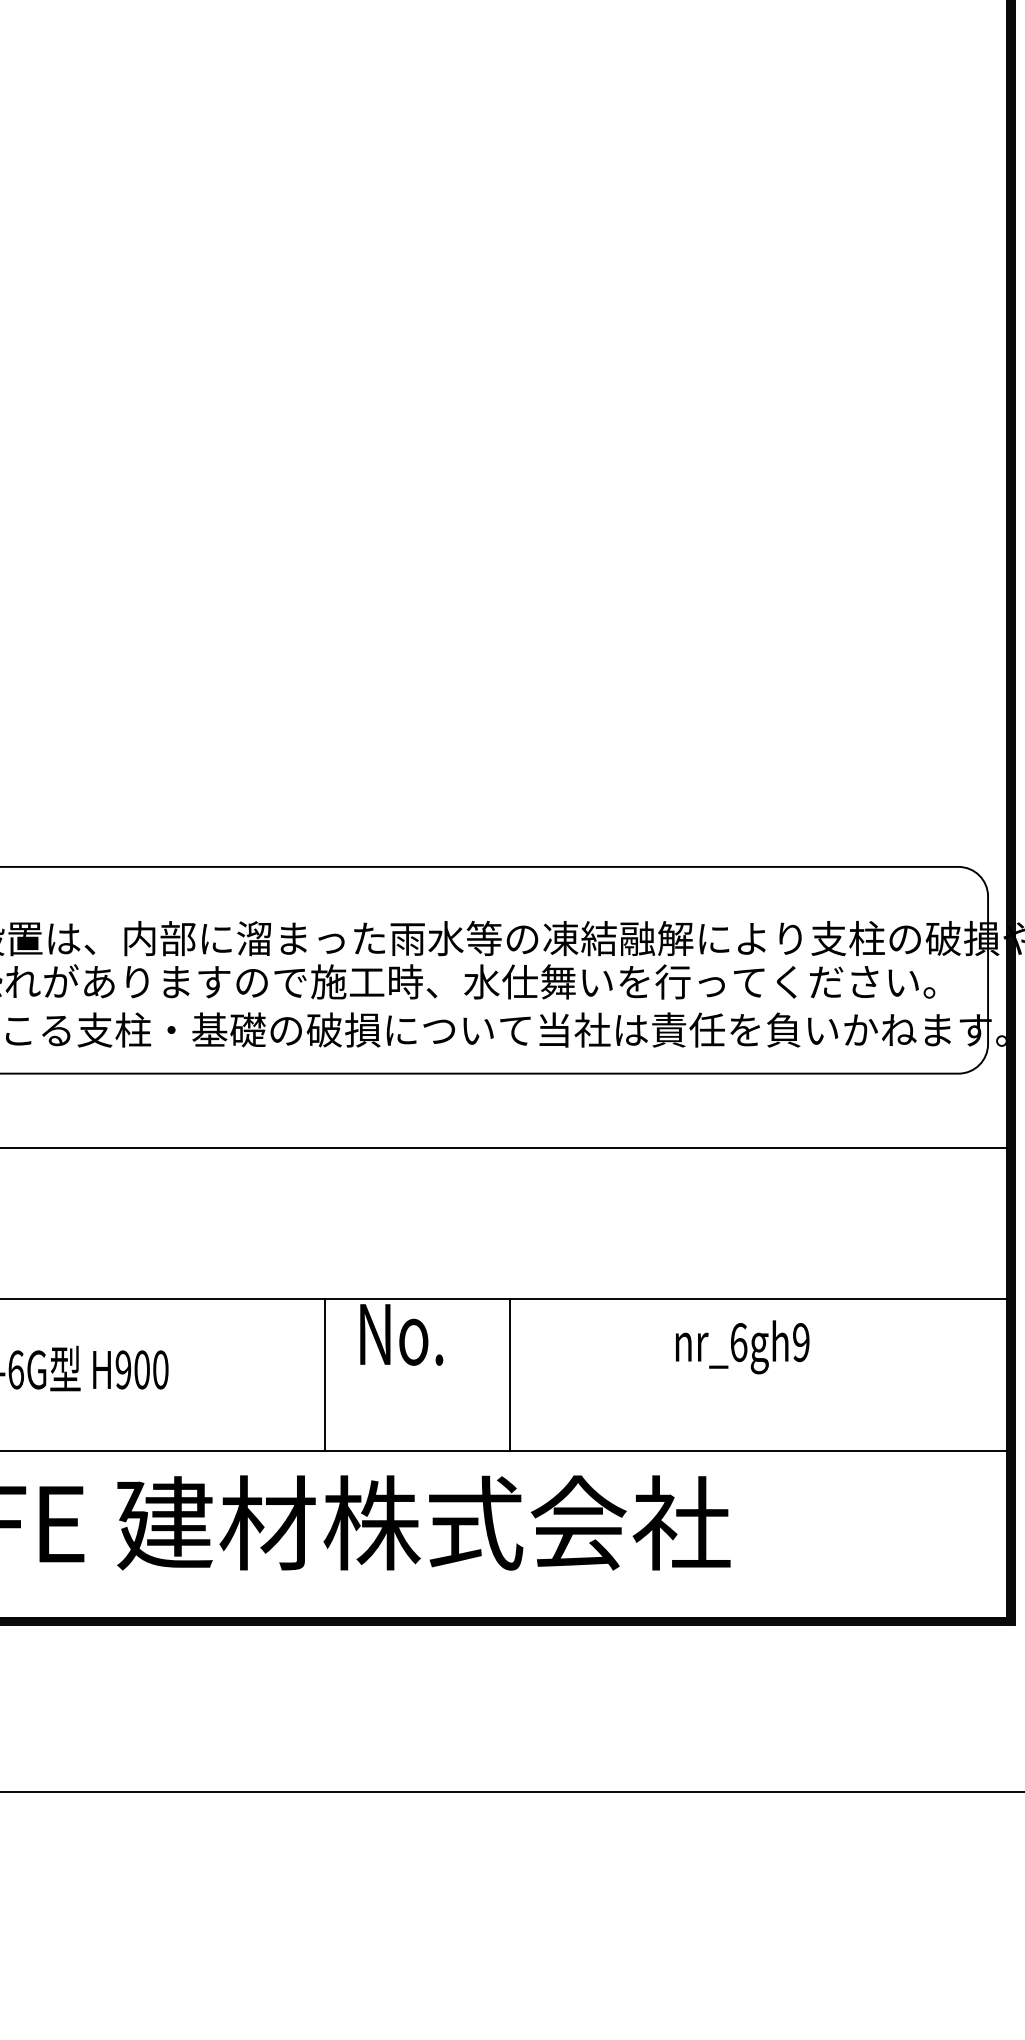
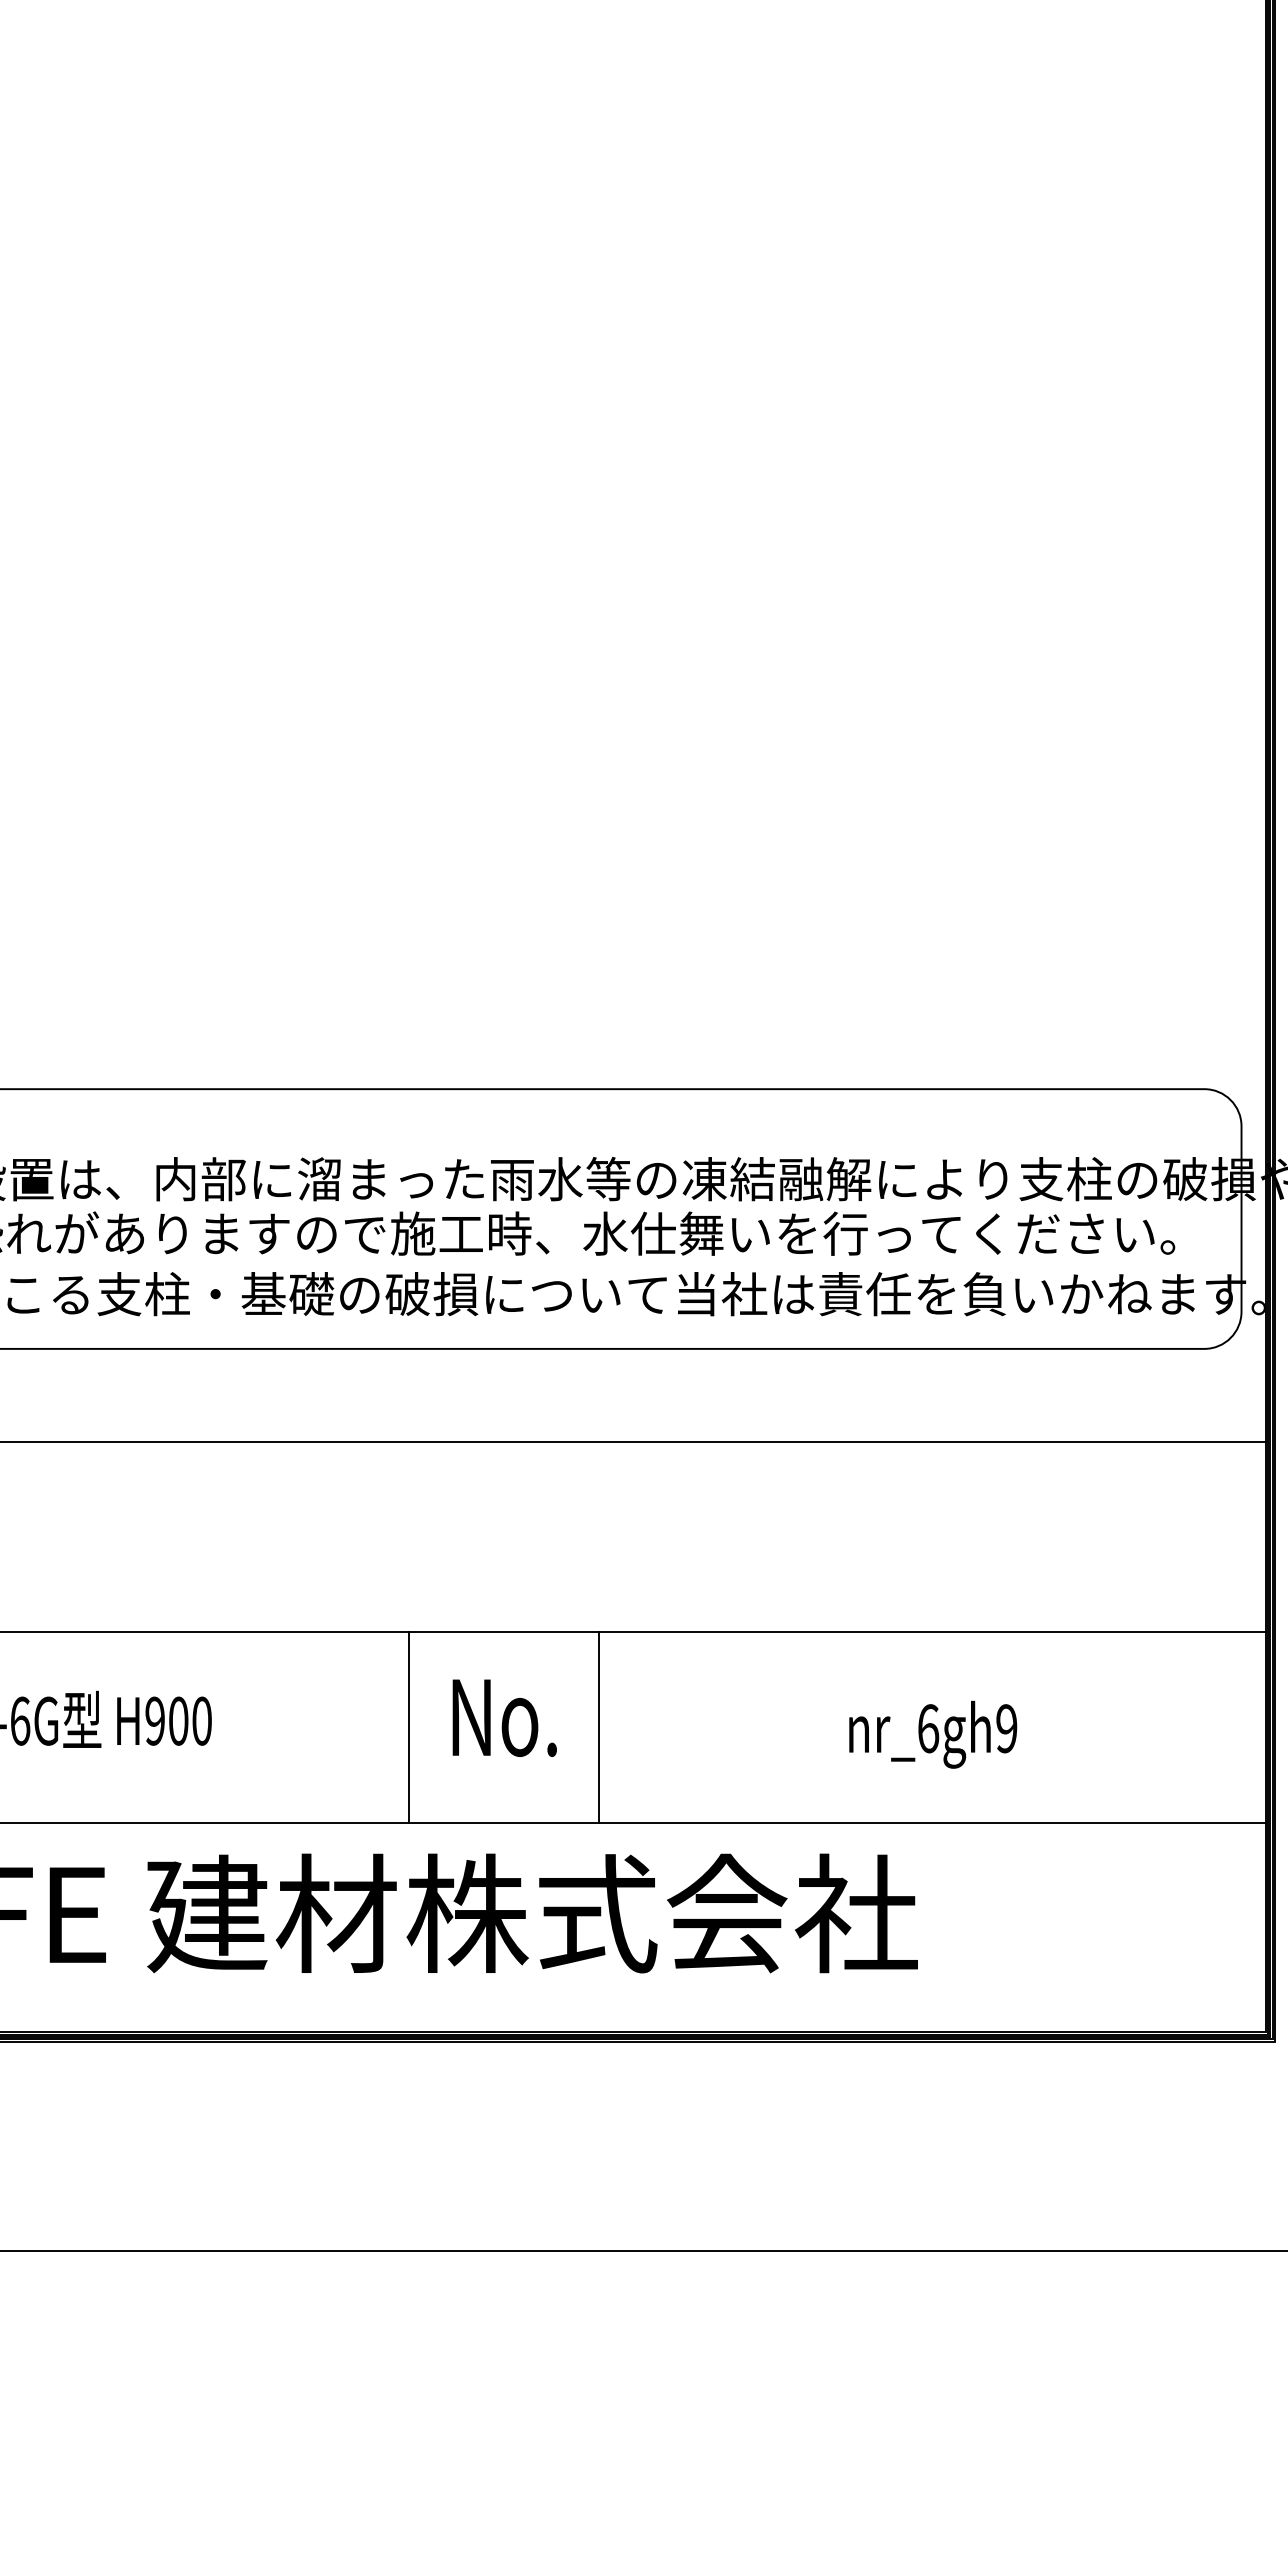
text: (401, 1334) -> (504, 1717), moved
text: (742, 1347) -> (933, 1734), moved
line: (510, 1374) -> (599, 1727), moved

